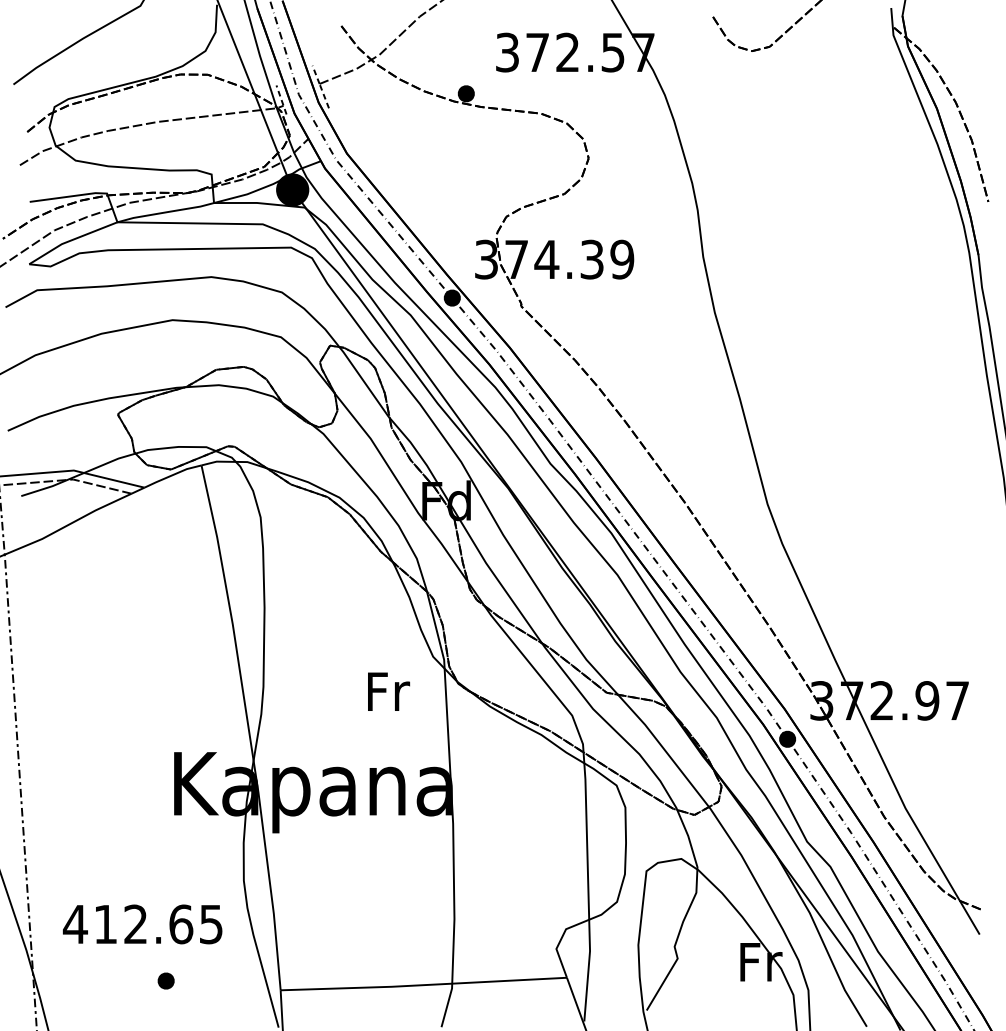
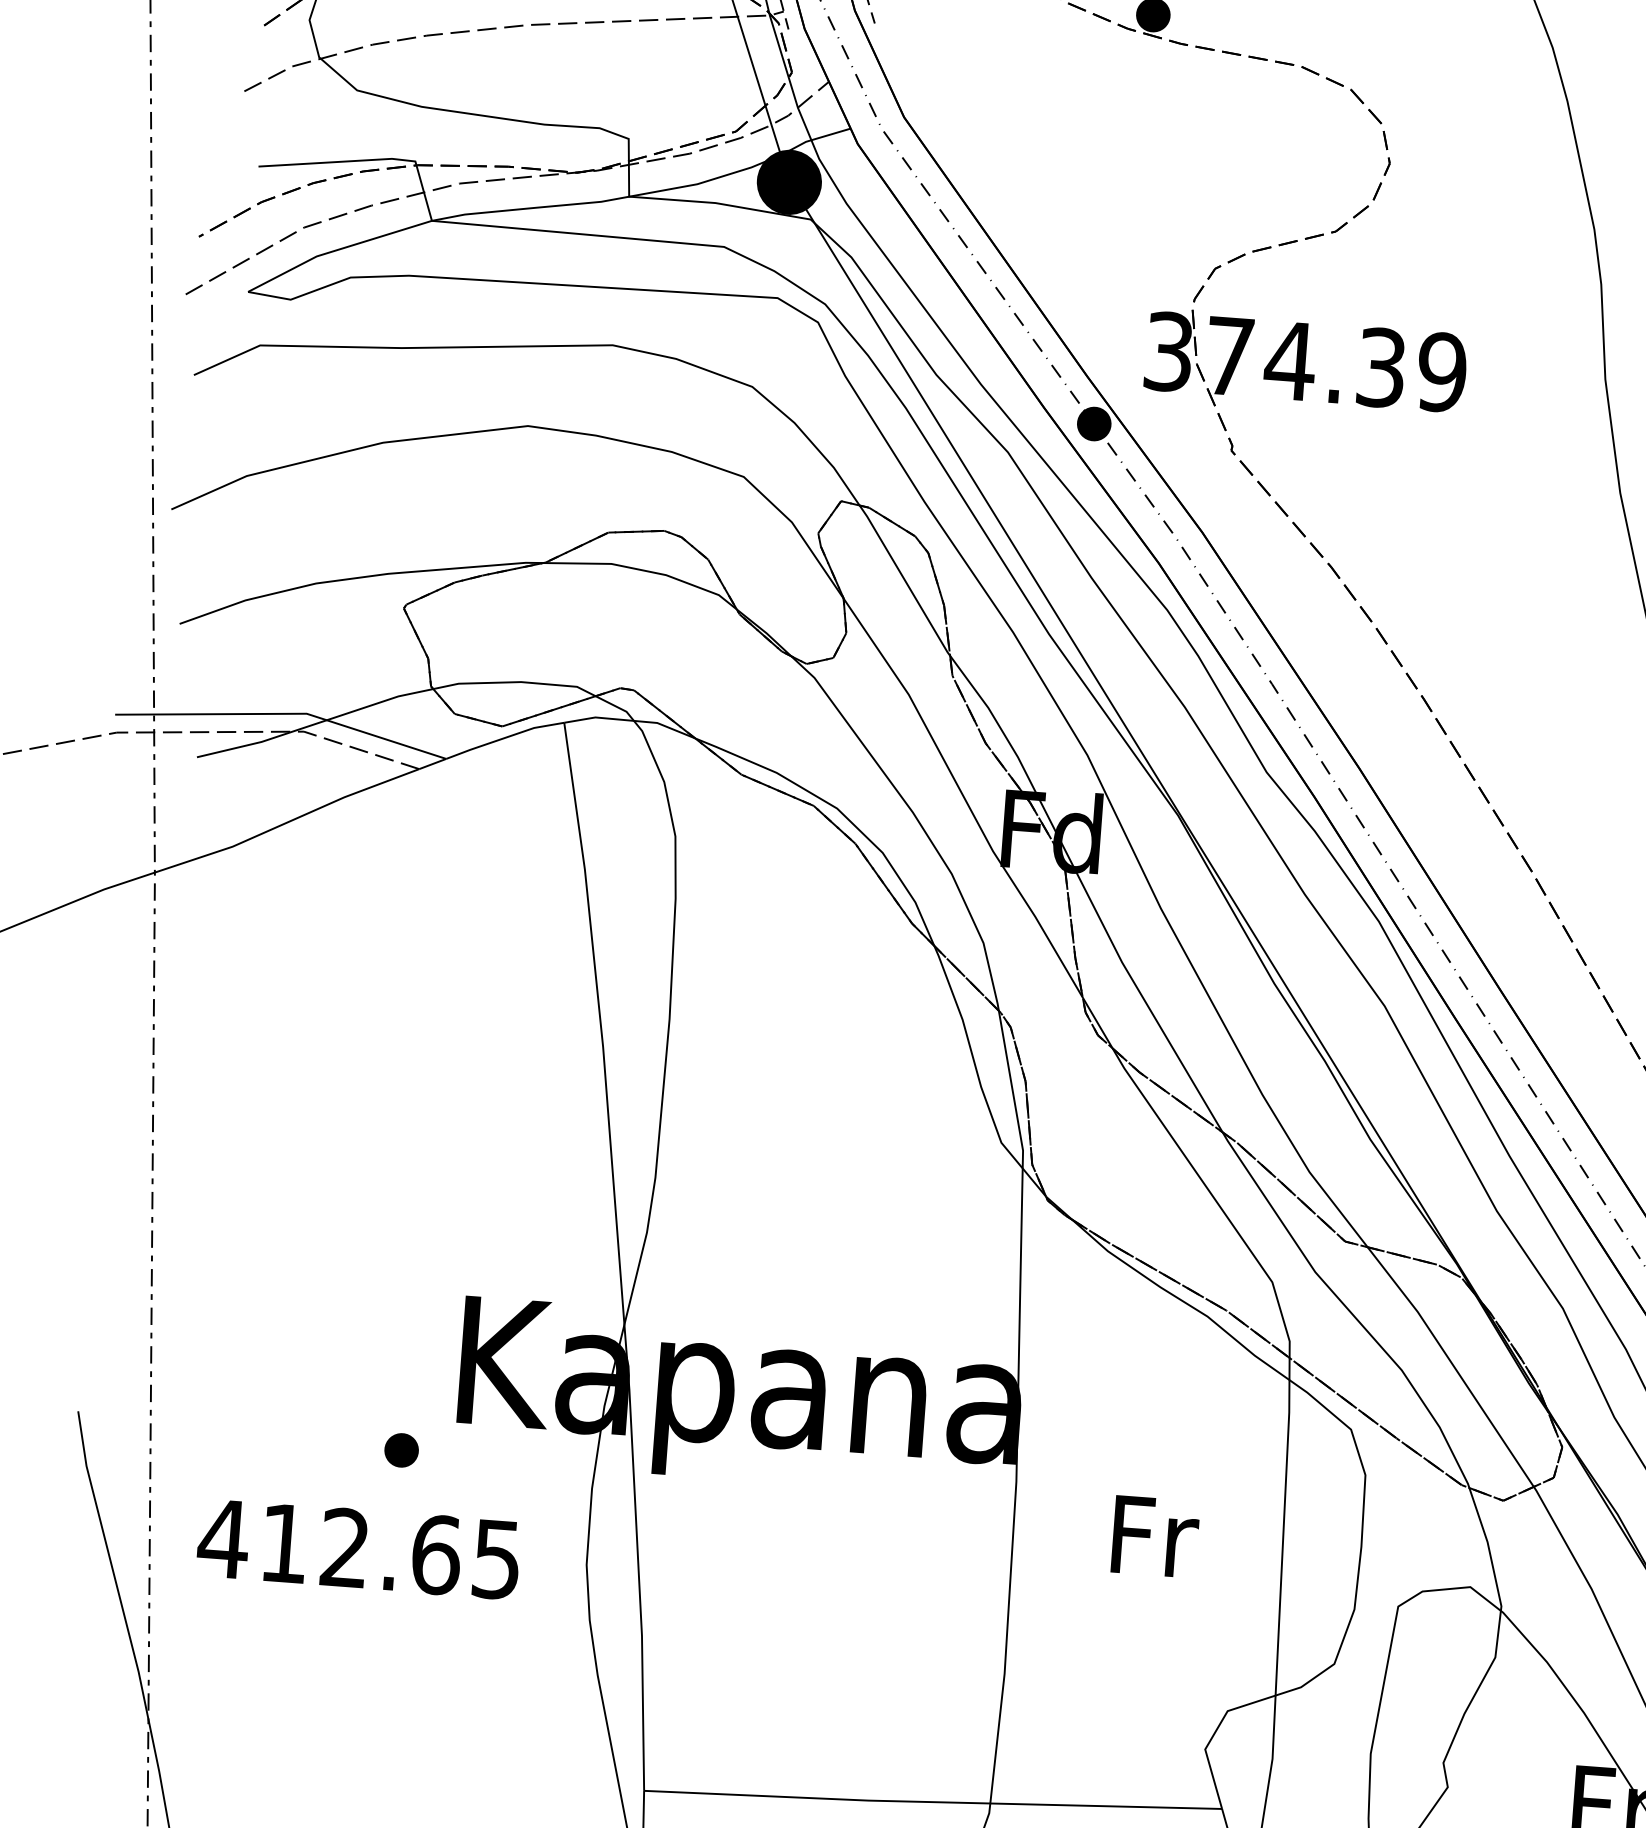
text: (389, 691) -> (1156, 1536), moved
text: (142, 924) -> (358, 1549), moved
part: (165, 980) -> (400, 1449), moved

